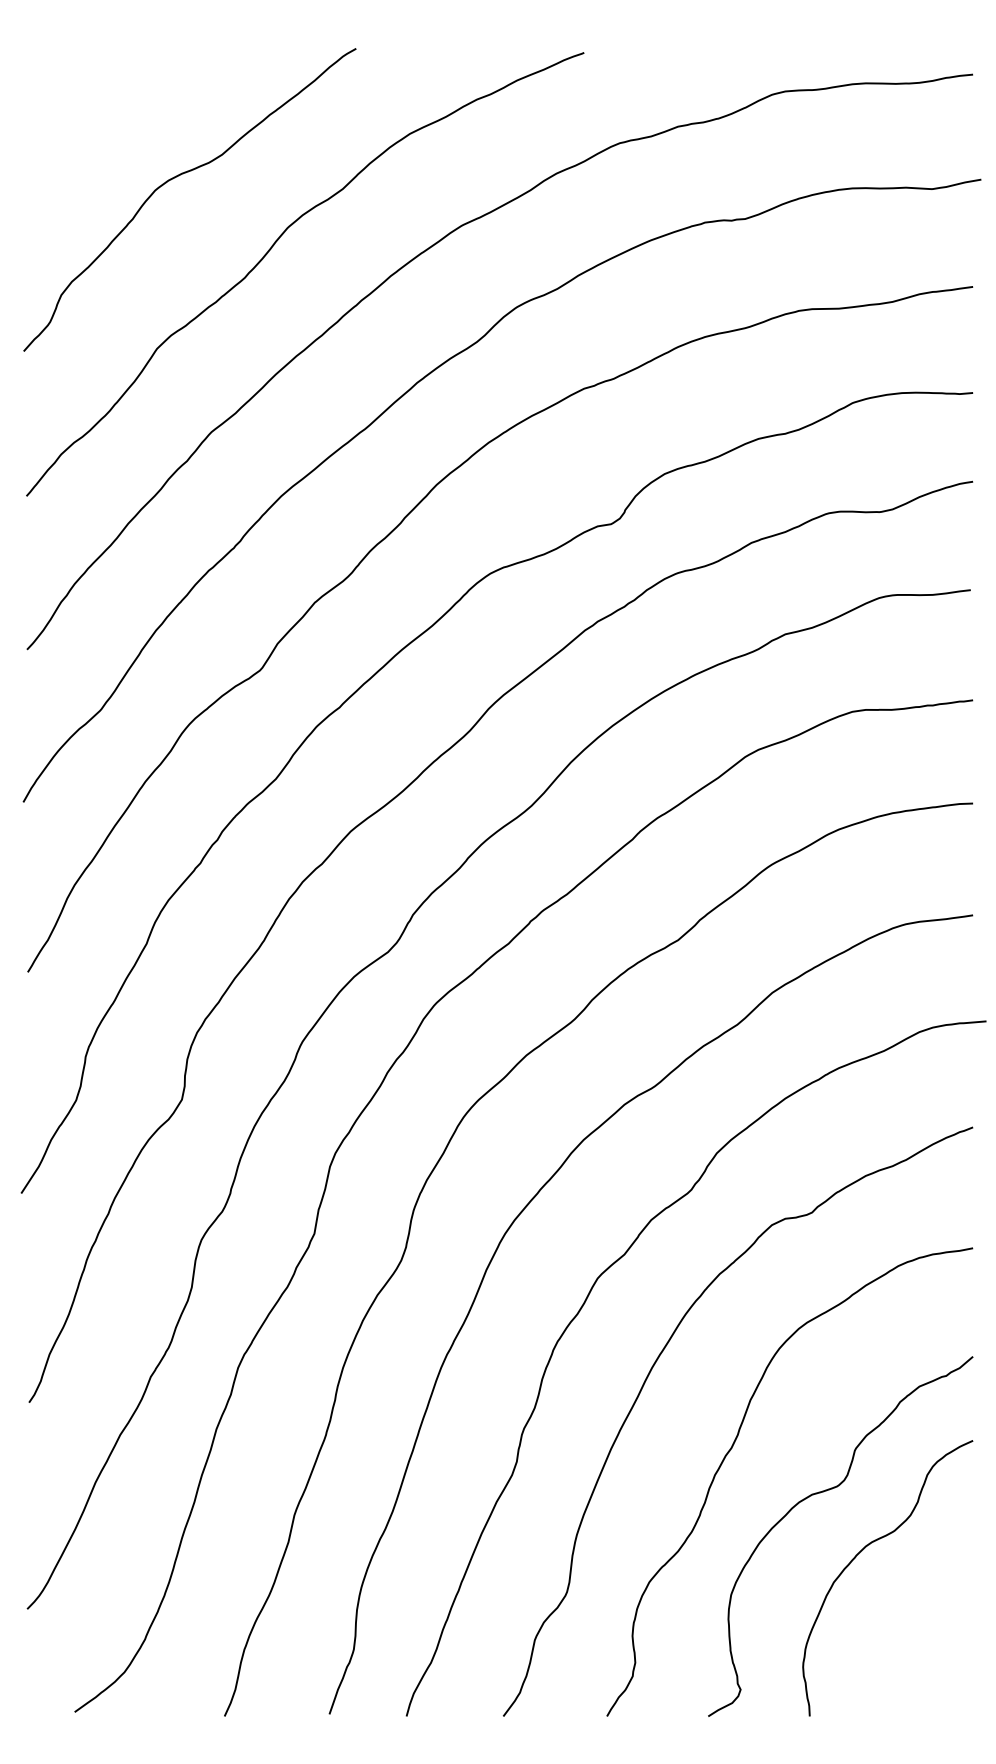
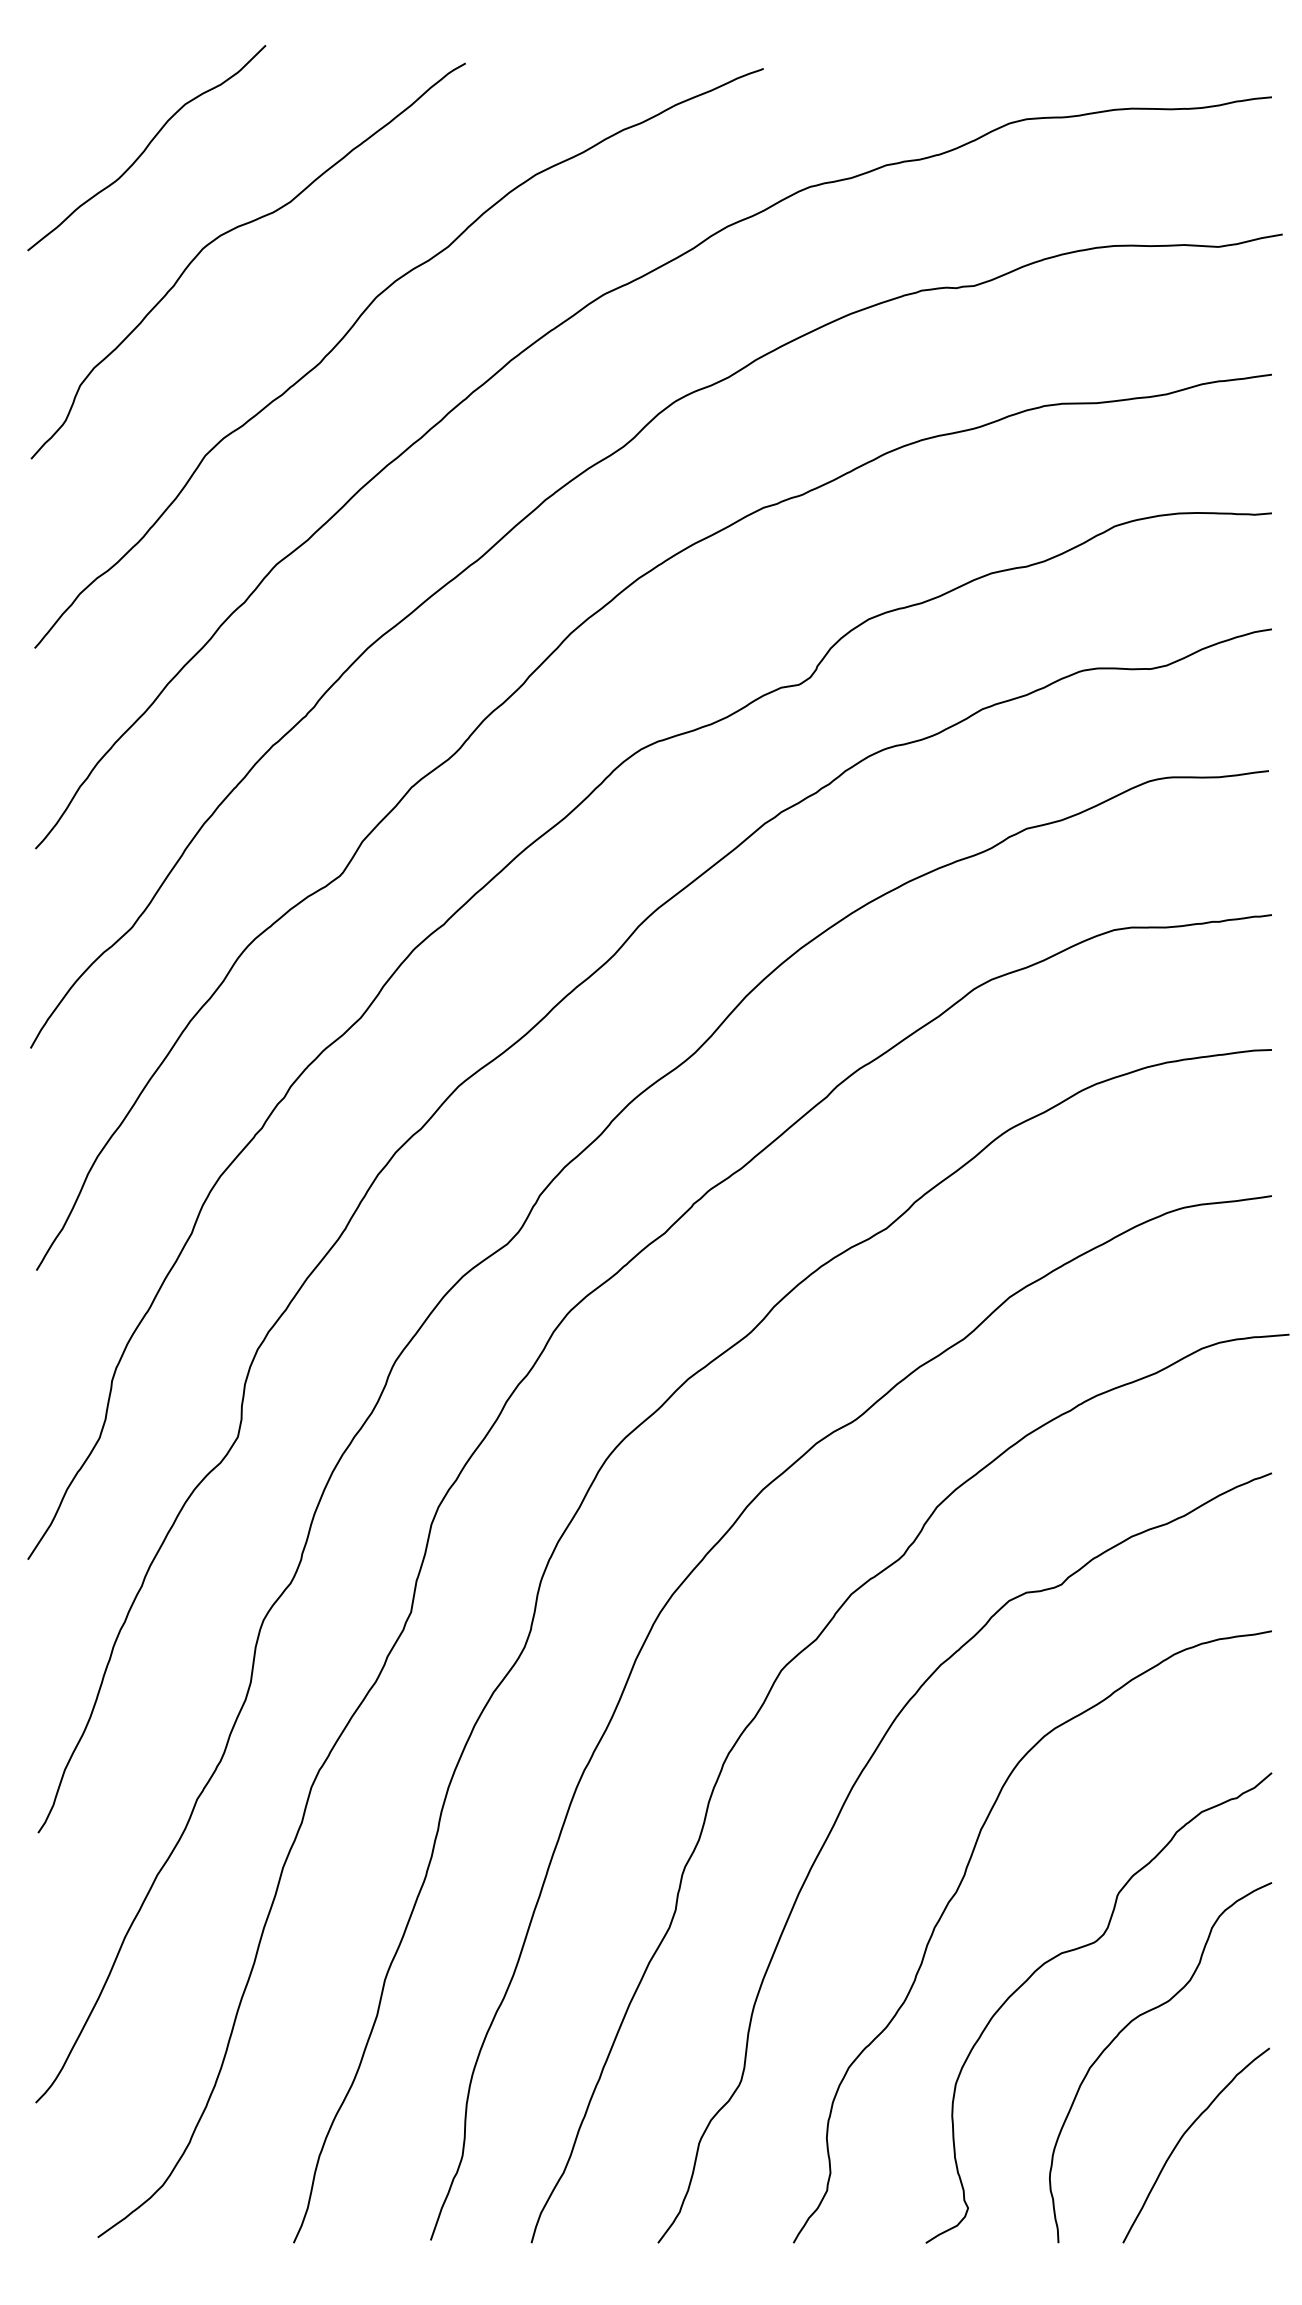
curve: (112, 113) -> (146, 148), added
curve: (906, 1634) -> (1184, 2135), added

